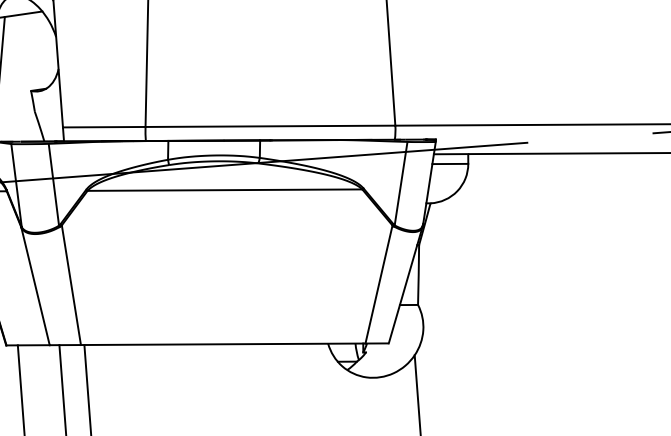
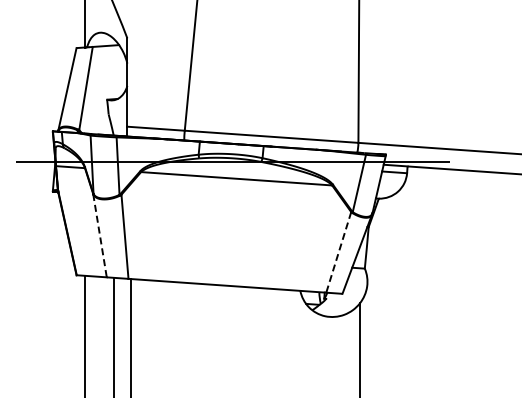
line: (378, 284) -> (338, 252), solid -> dashed
line: (36, 287) -> (100, 236), solid -> dashed

